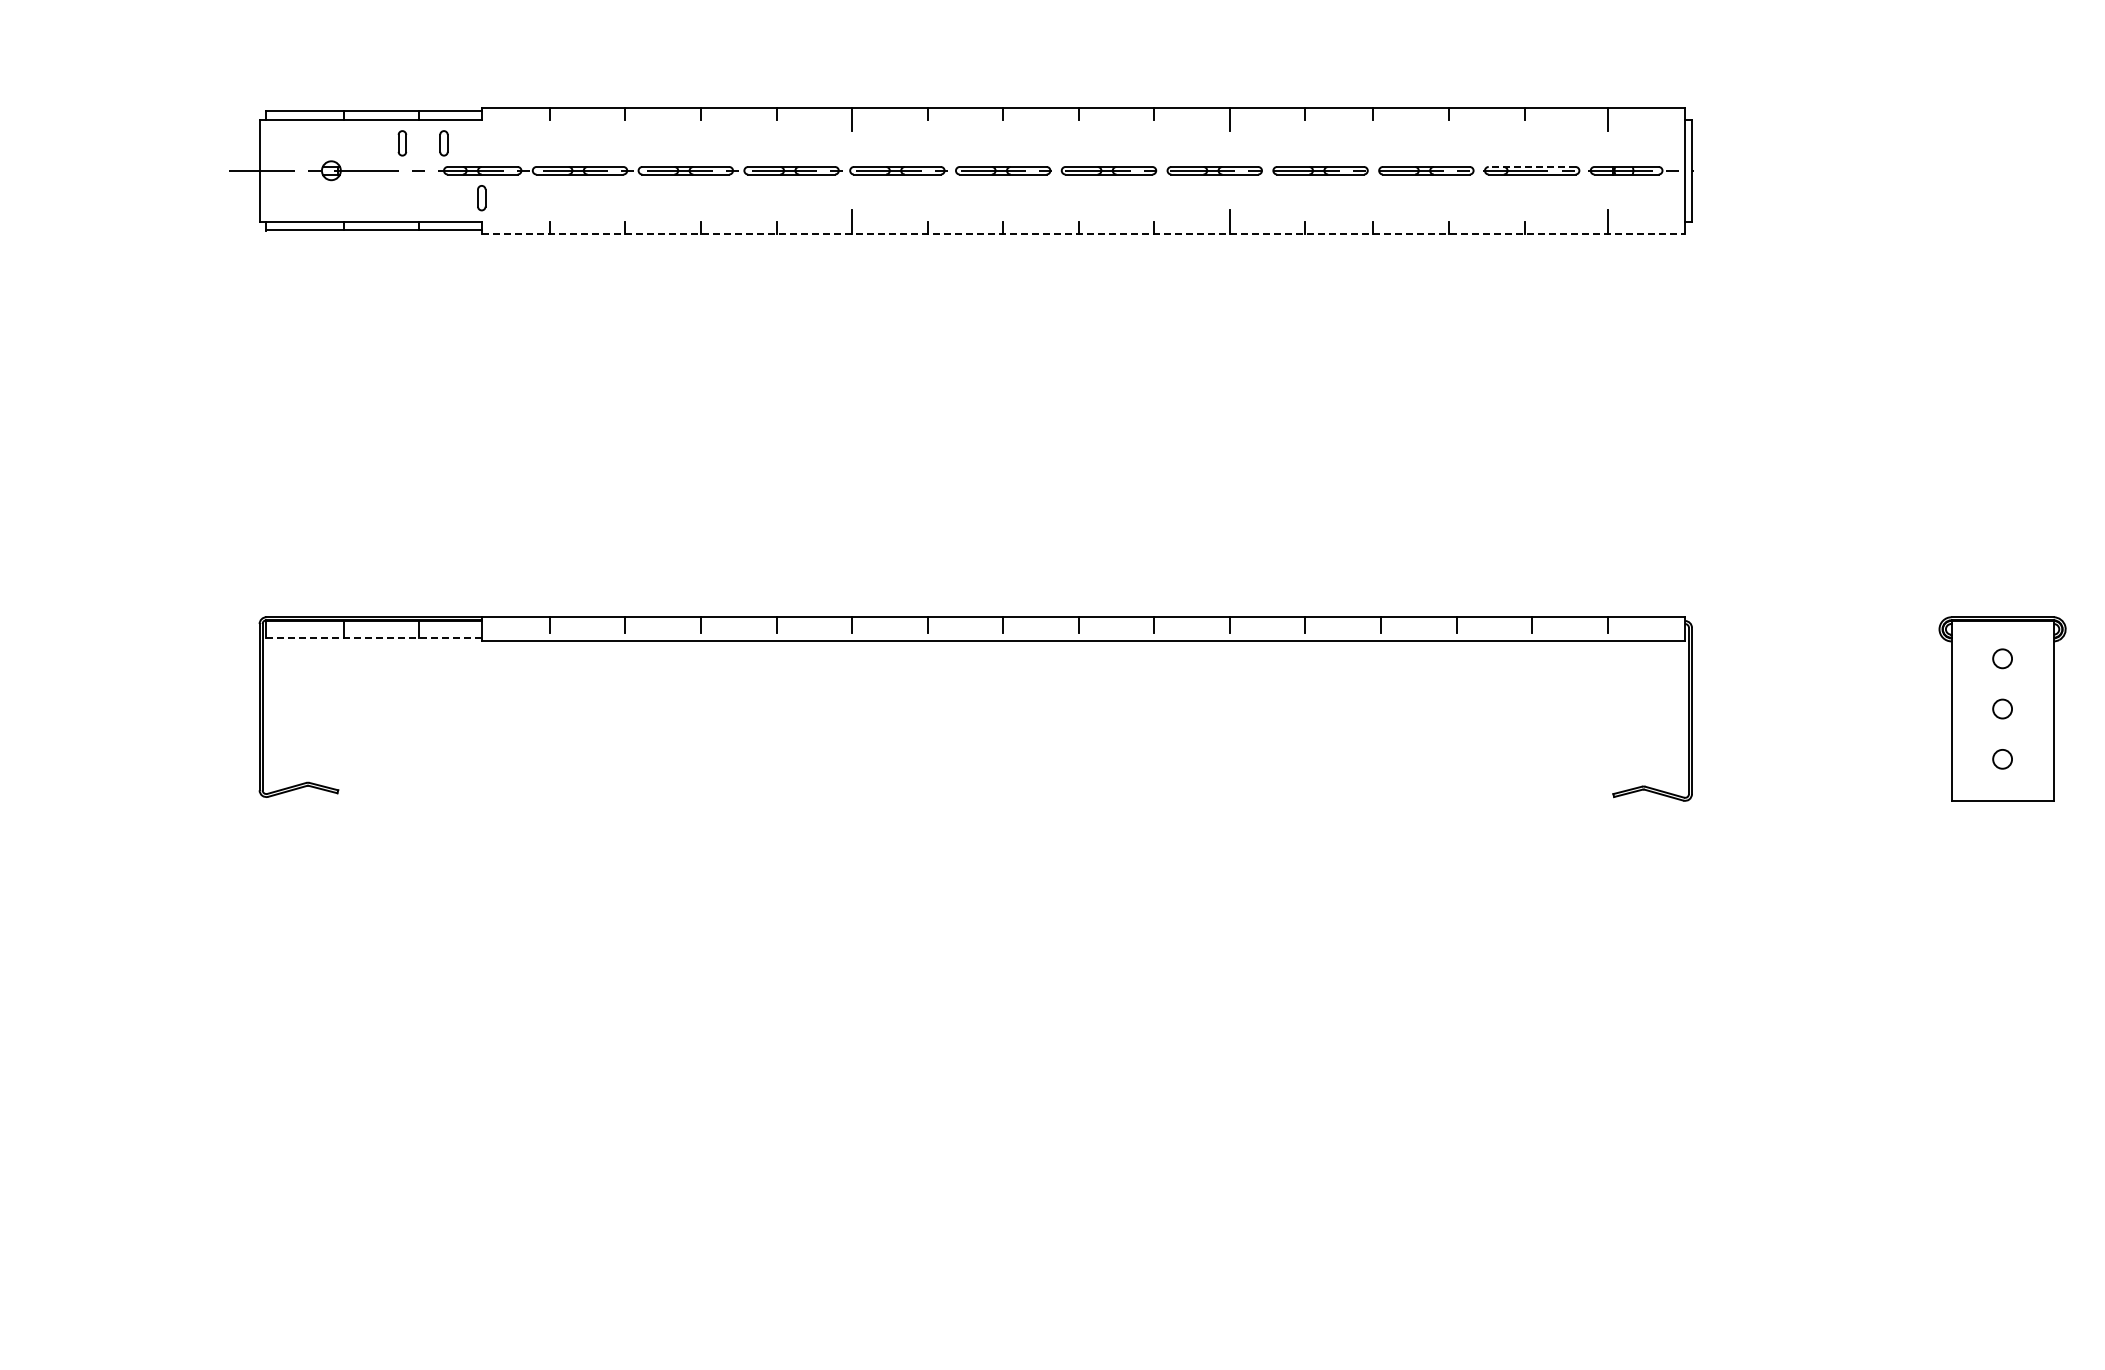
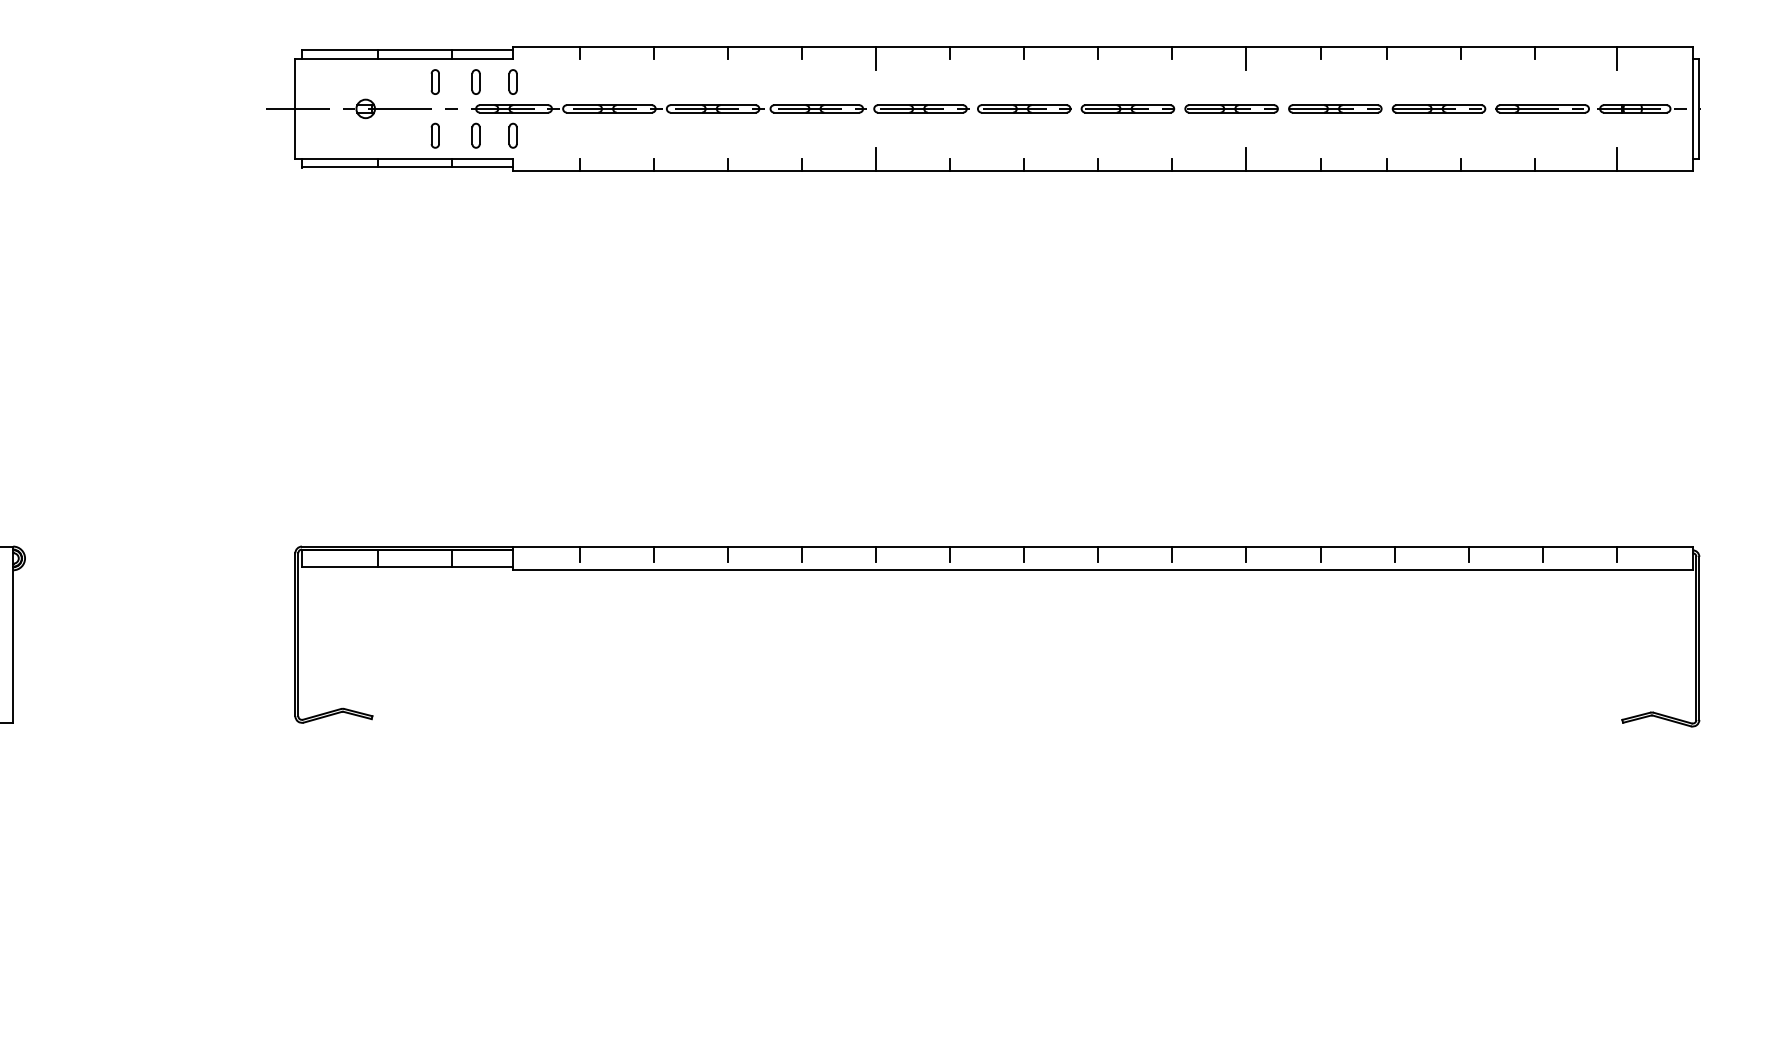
part: (481, 143) -> (512, 82), added
line: (1531, 166) -> (1542, 104), dashed -> solid
part: (401, 198) -> (434, 136), added
part: (443, 198) -> (475, 136), added
line: (1083, 233) -> (1102, 170), dashed -> solid
line: (374, 637) -> (407, 566), dashed -> solid

